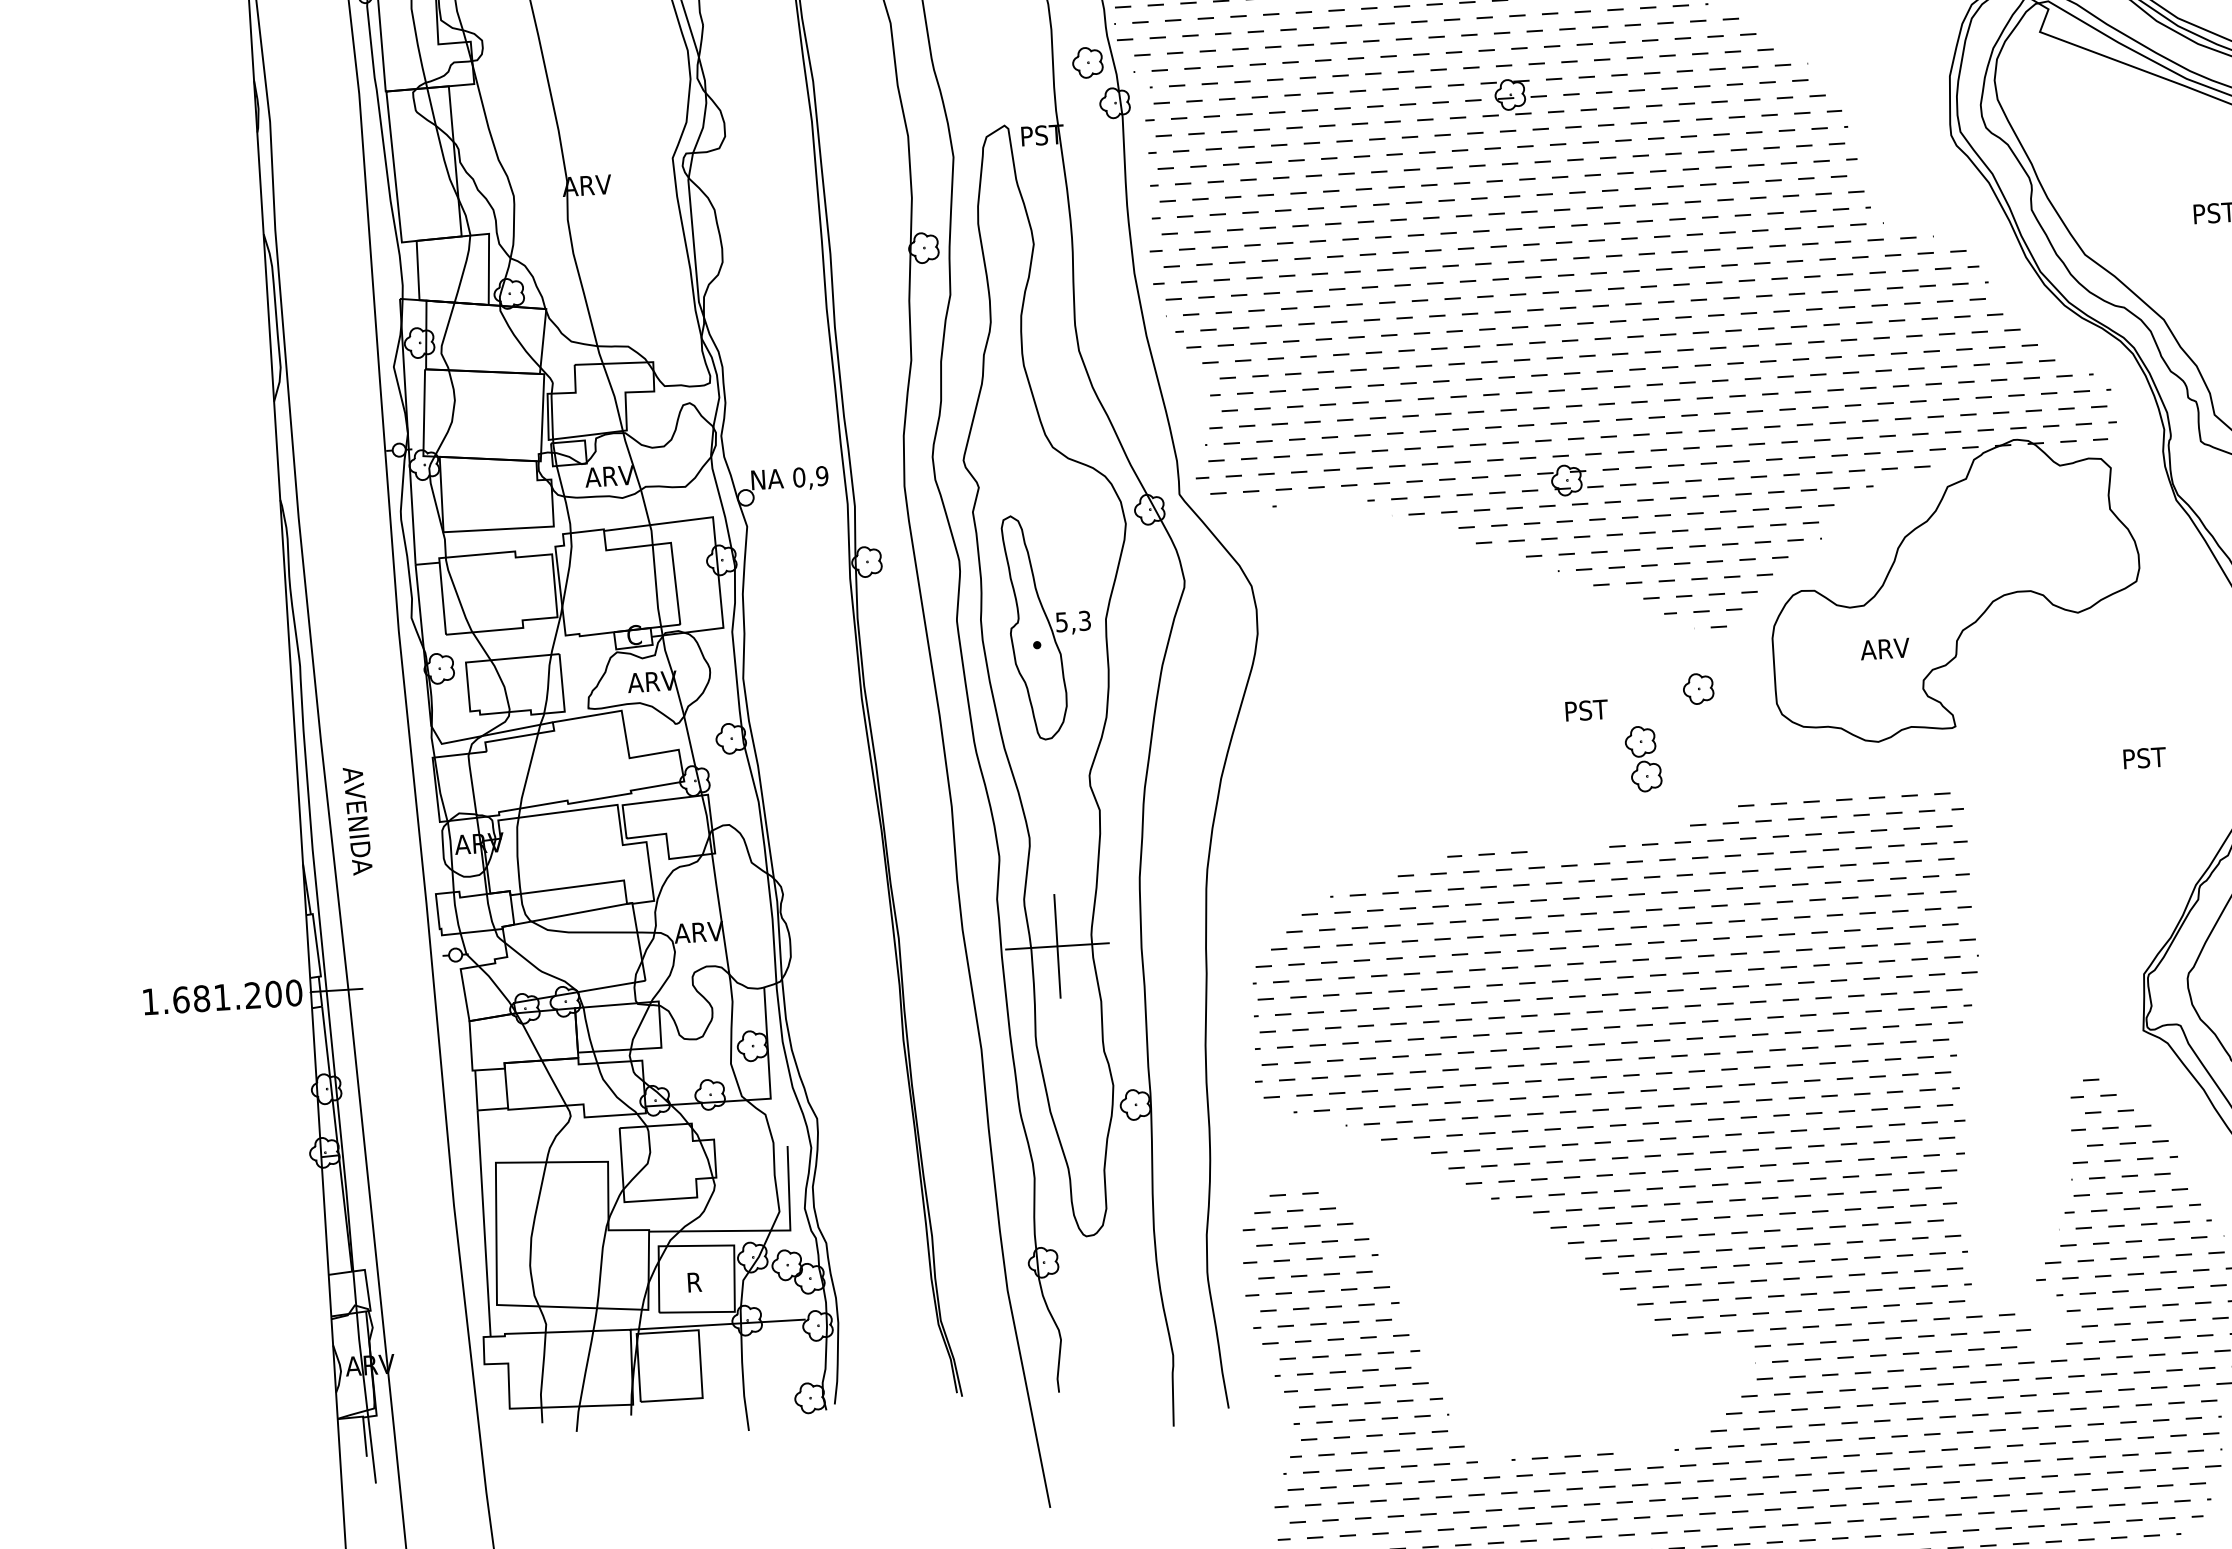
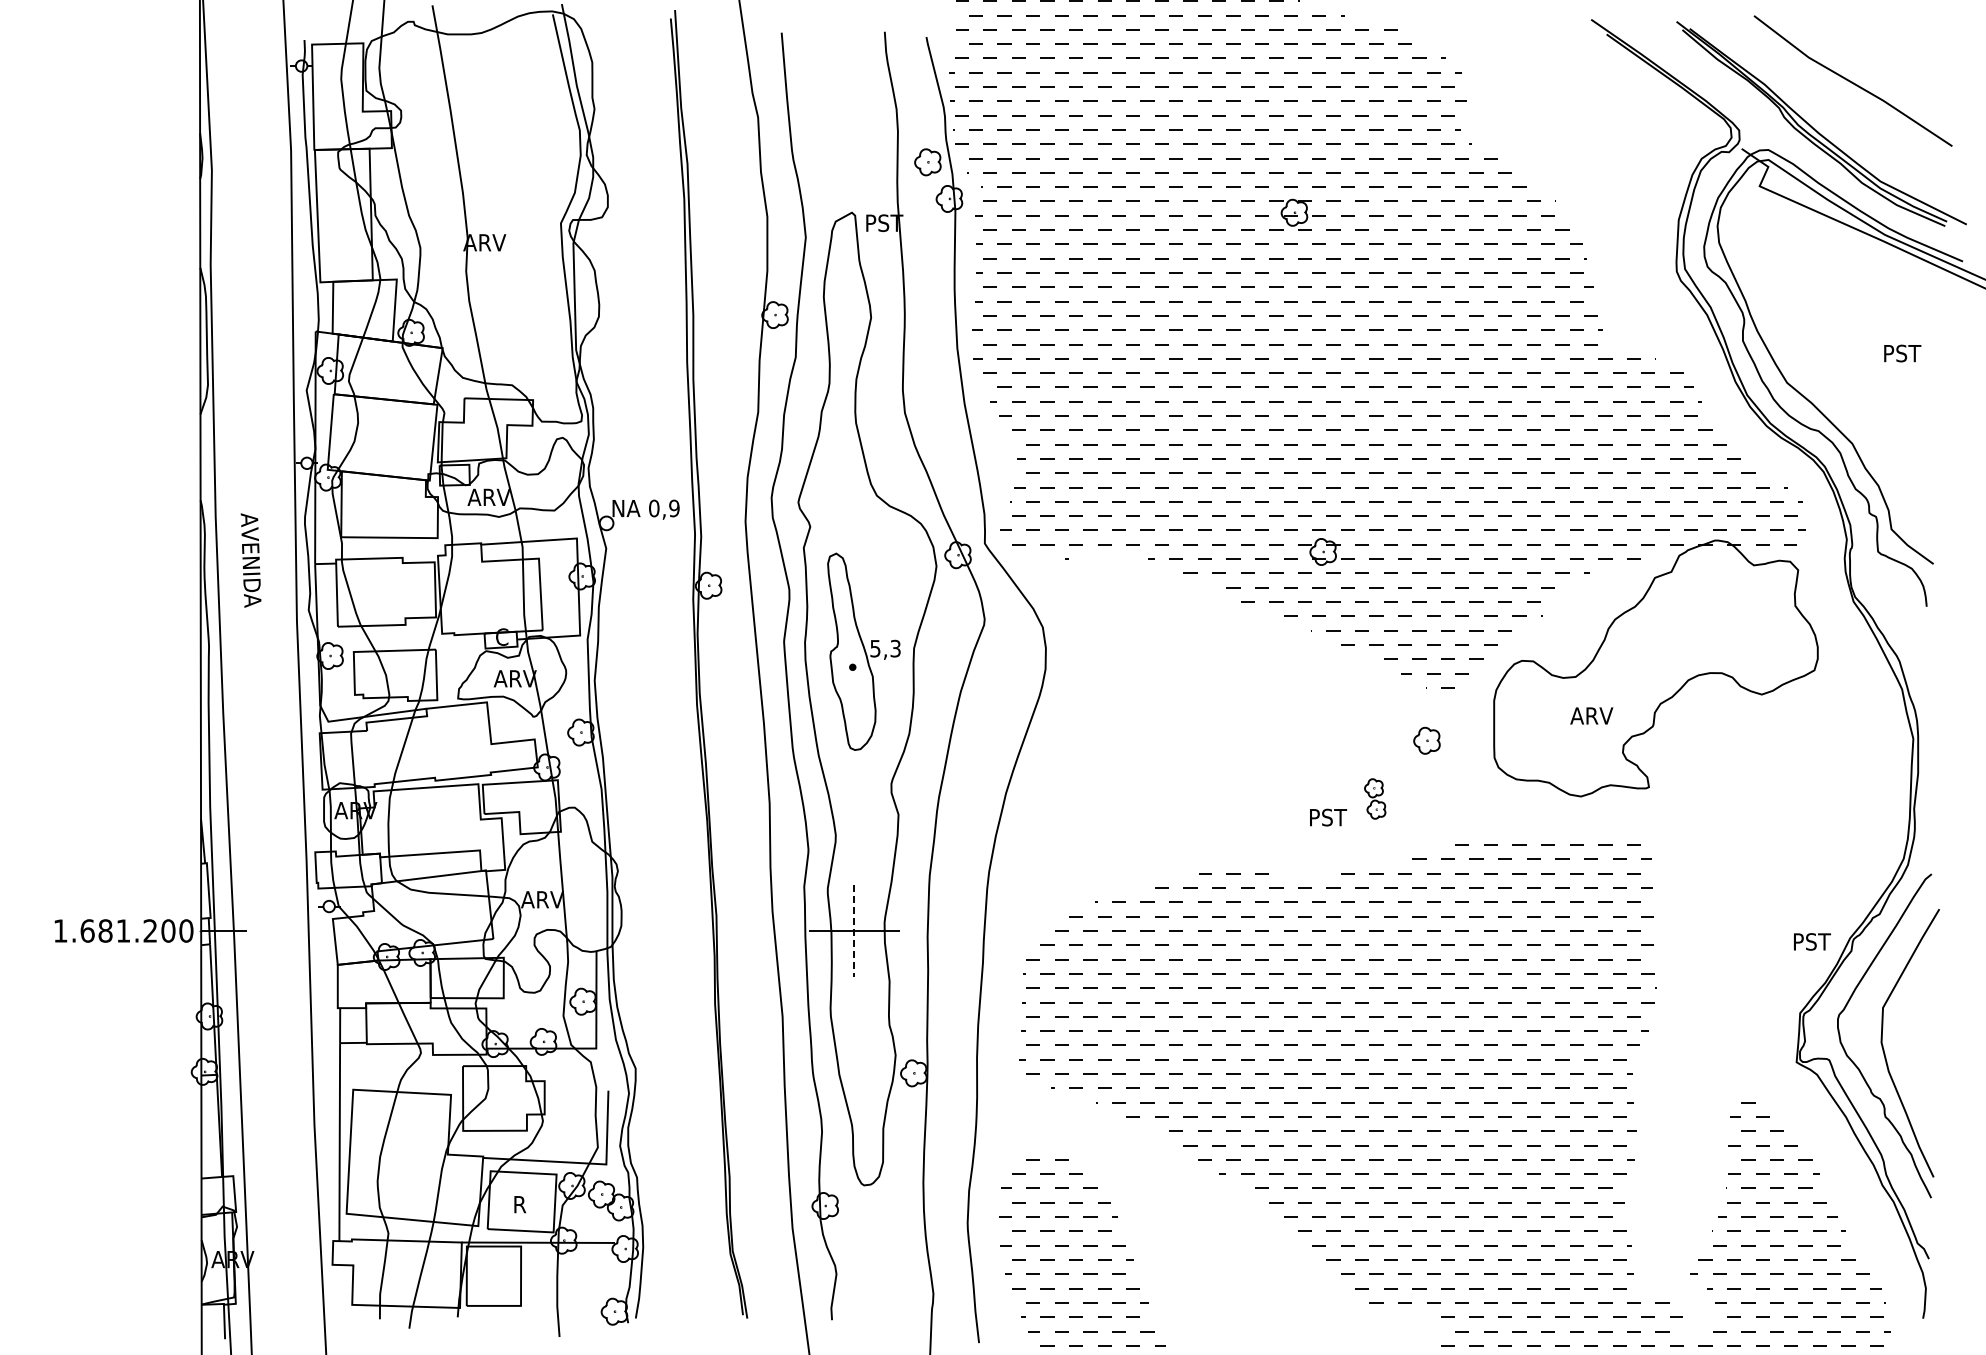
text: (1586, 710) -> (1328, 817), moved
text: (2144, 757) -> (1812, 941), moved
part: (1642, 758) -> (1374, 798), size x0.7
text: (357, 821) -> (250, 560), moved
line: (1057, 946) -> (854, 931), solid -> dashed

